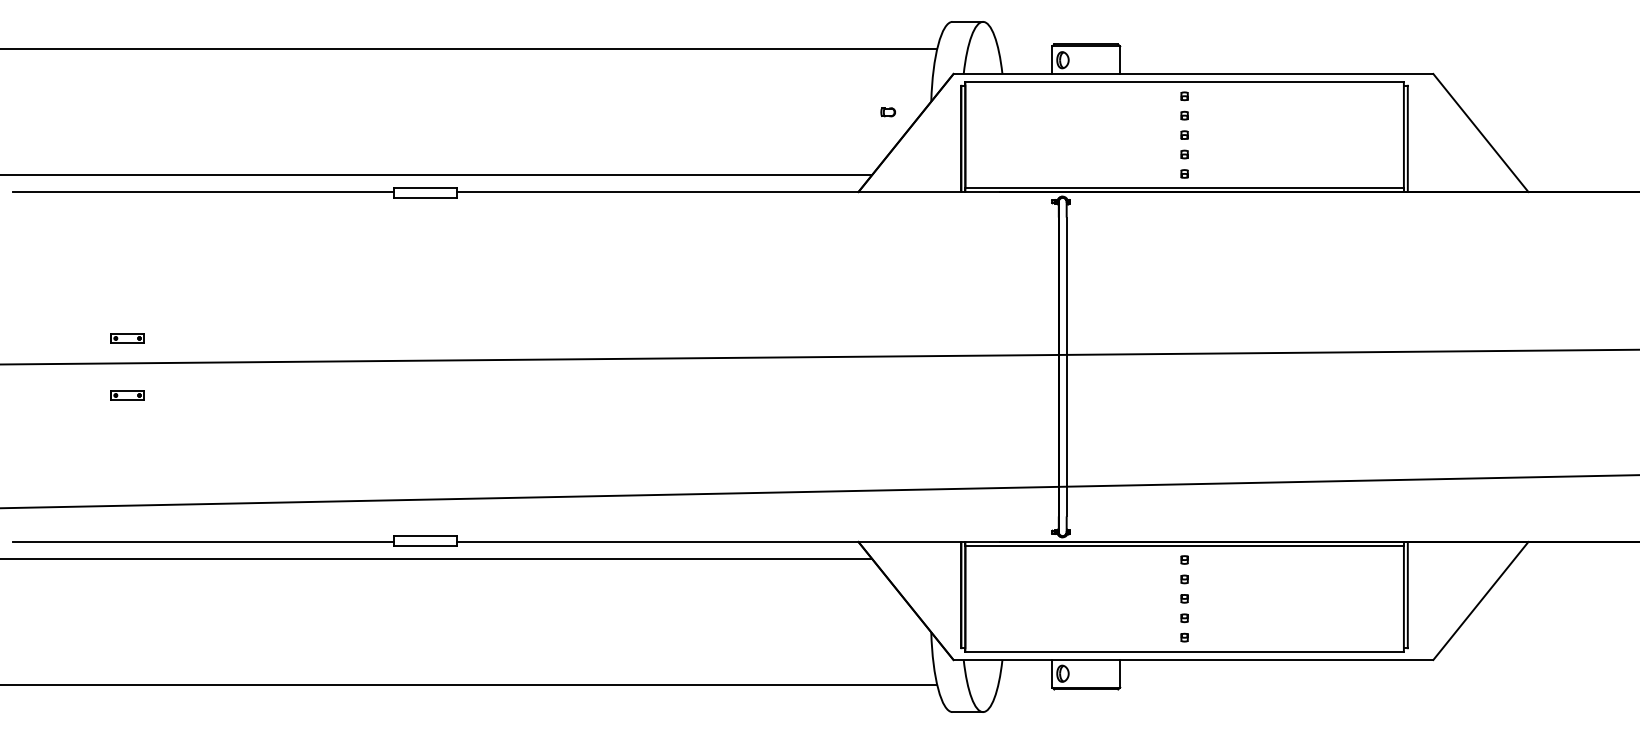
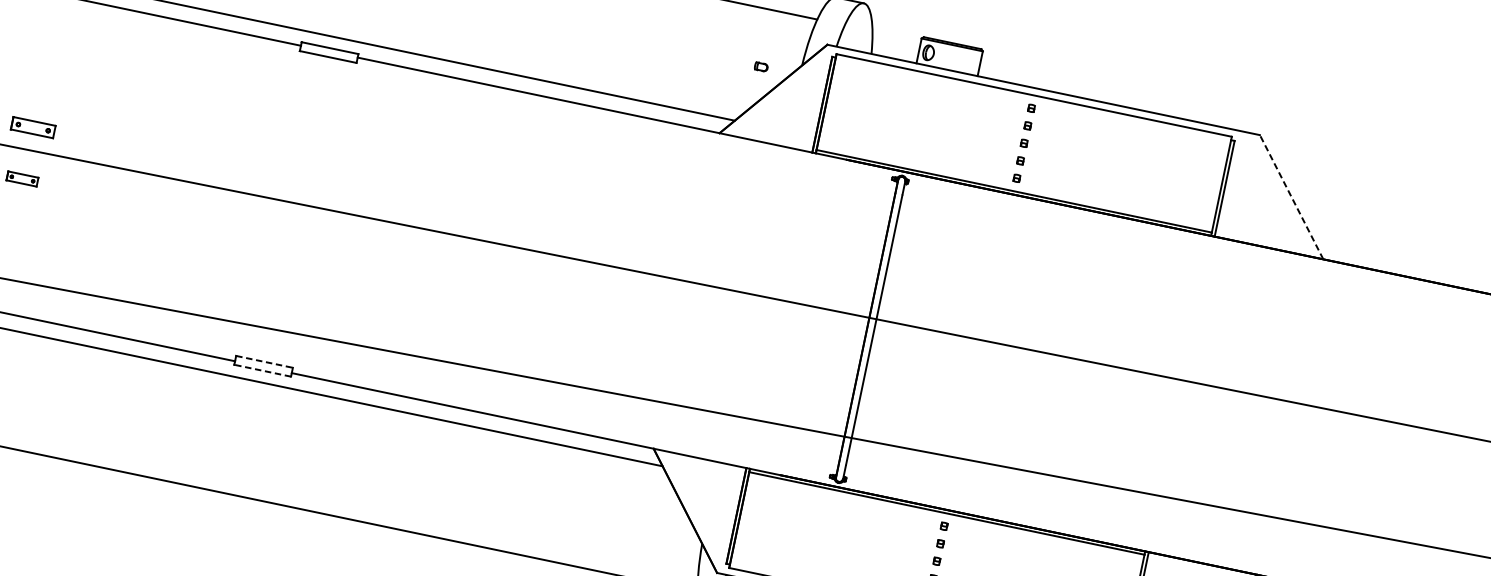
line: (1480, 132) -> (1291, 196), solid -> dashed
part: (127, 338) -> (33, 127), size x1.4
line: (426, 536) -> (265, 362), solid -> dashed
line: (425, 545) -> (262, 370), solid -> dashed

